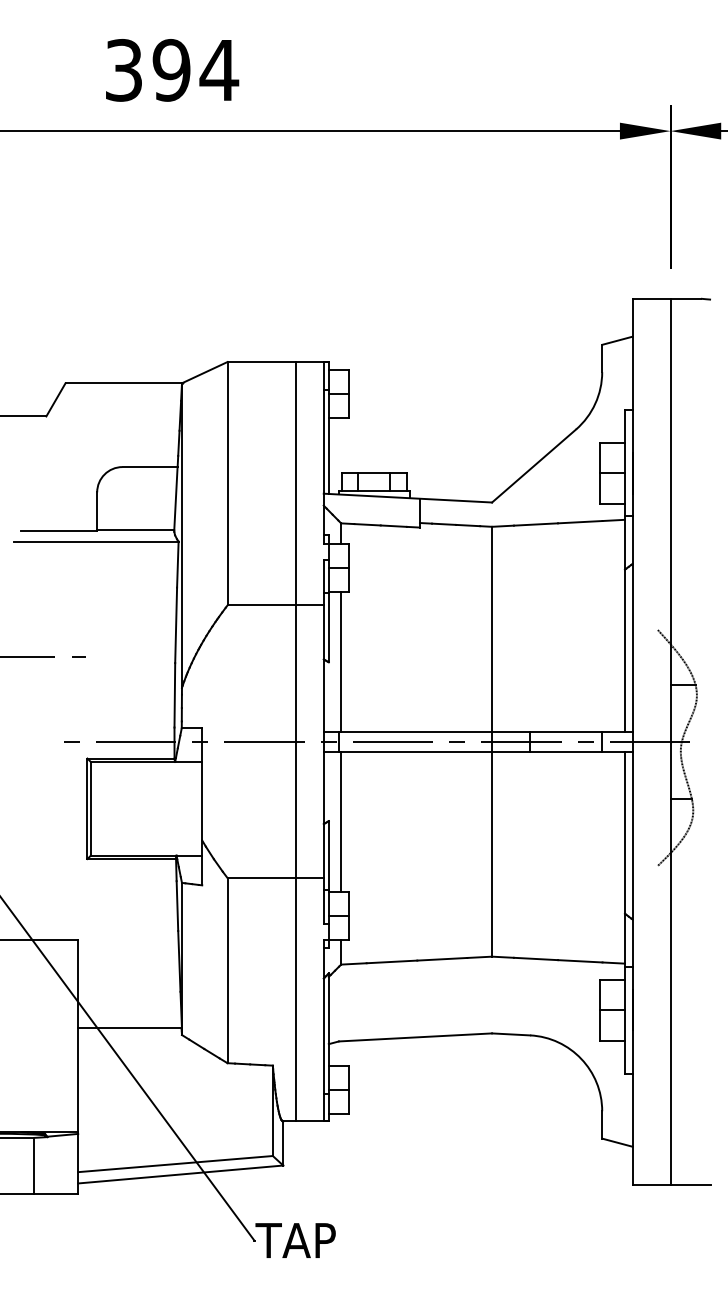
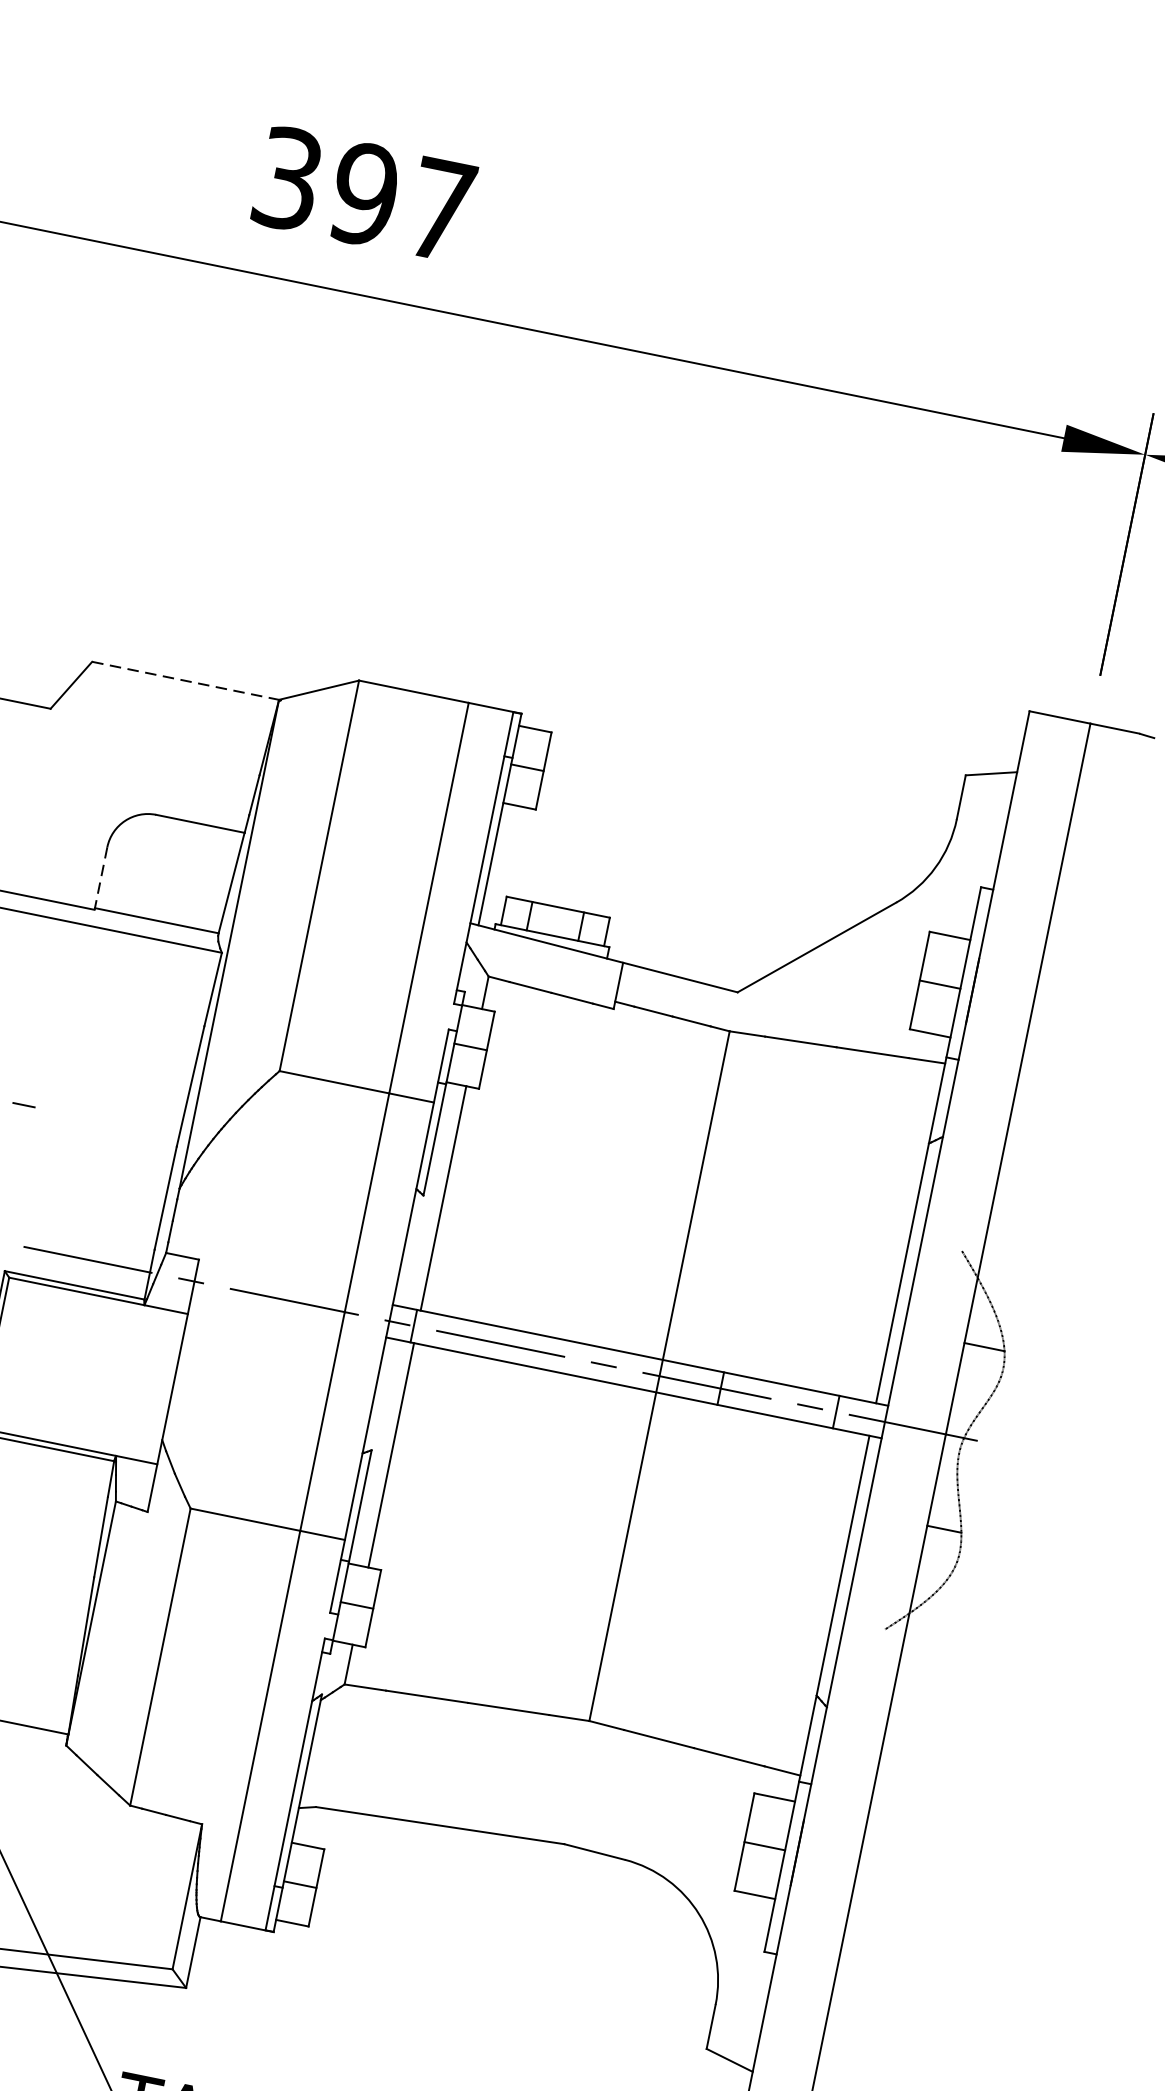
text: (219, 70) -> (441, 210), 394 -> 397
line: (124, 383) -> (186, 681), solid -> dashed
line: (97, 511) -> (101, 877), solid -> dashed

